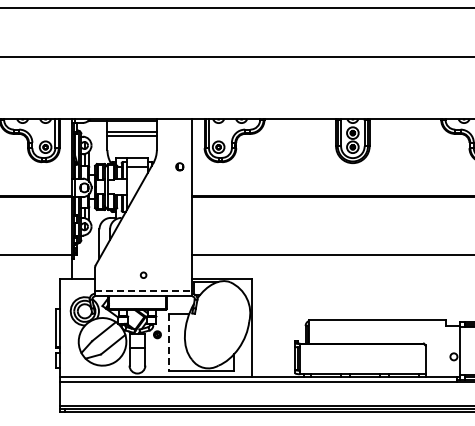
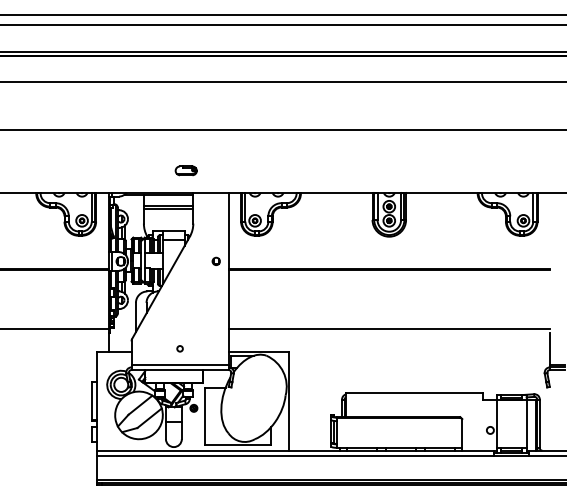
part: (149, 96) -> (185, 170), added
part: (179, 165) -> (215, 260), moved
line: (144, 290) -> (180, 364), dashed -> solid
line: (169, 342) -> (205, 416), dashed -> solid

